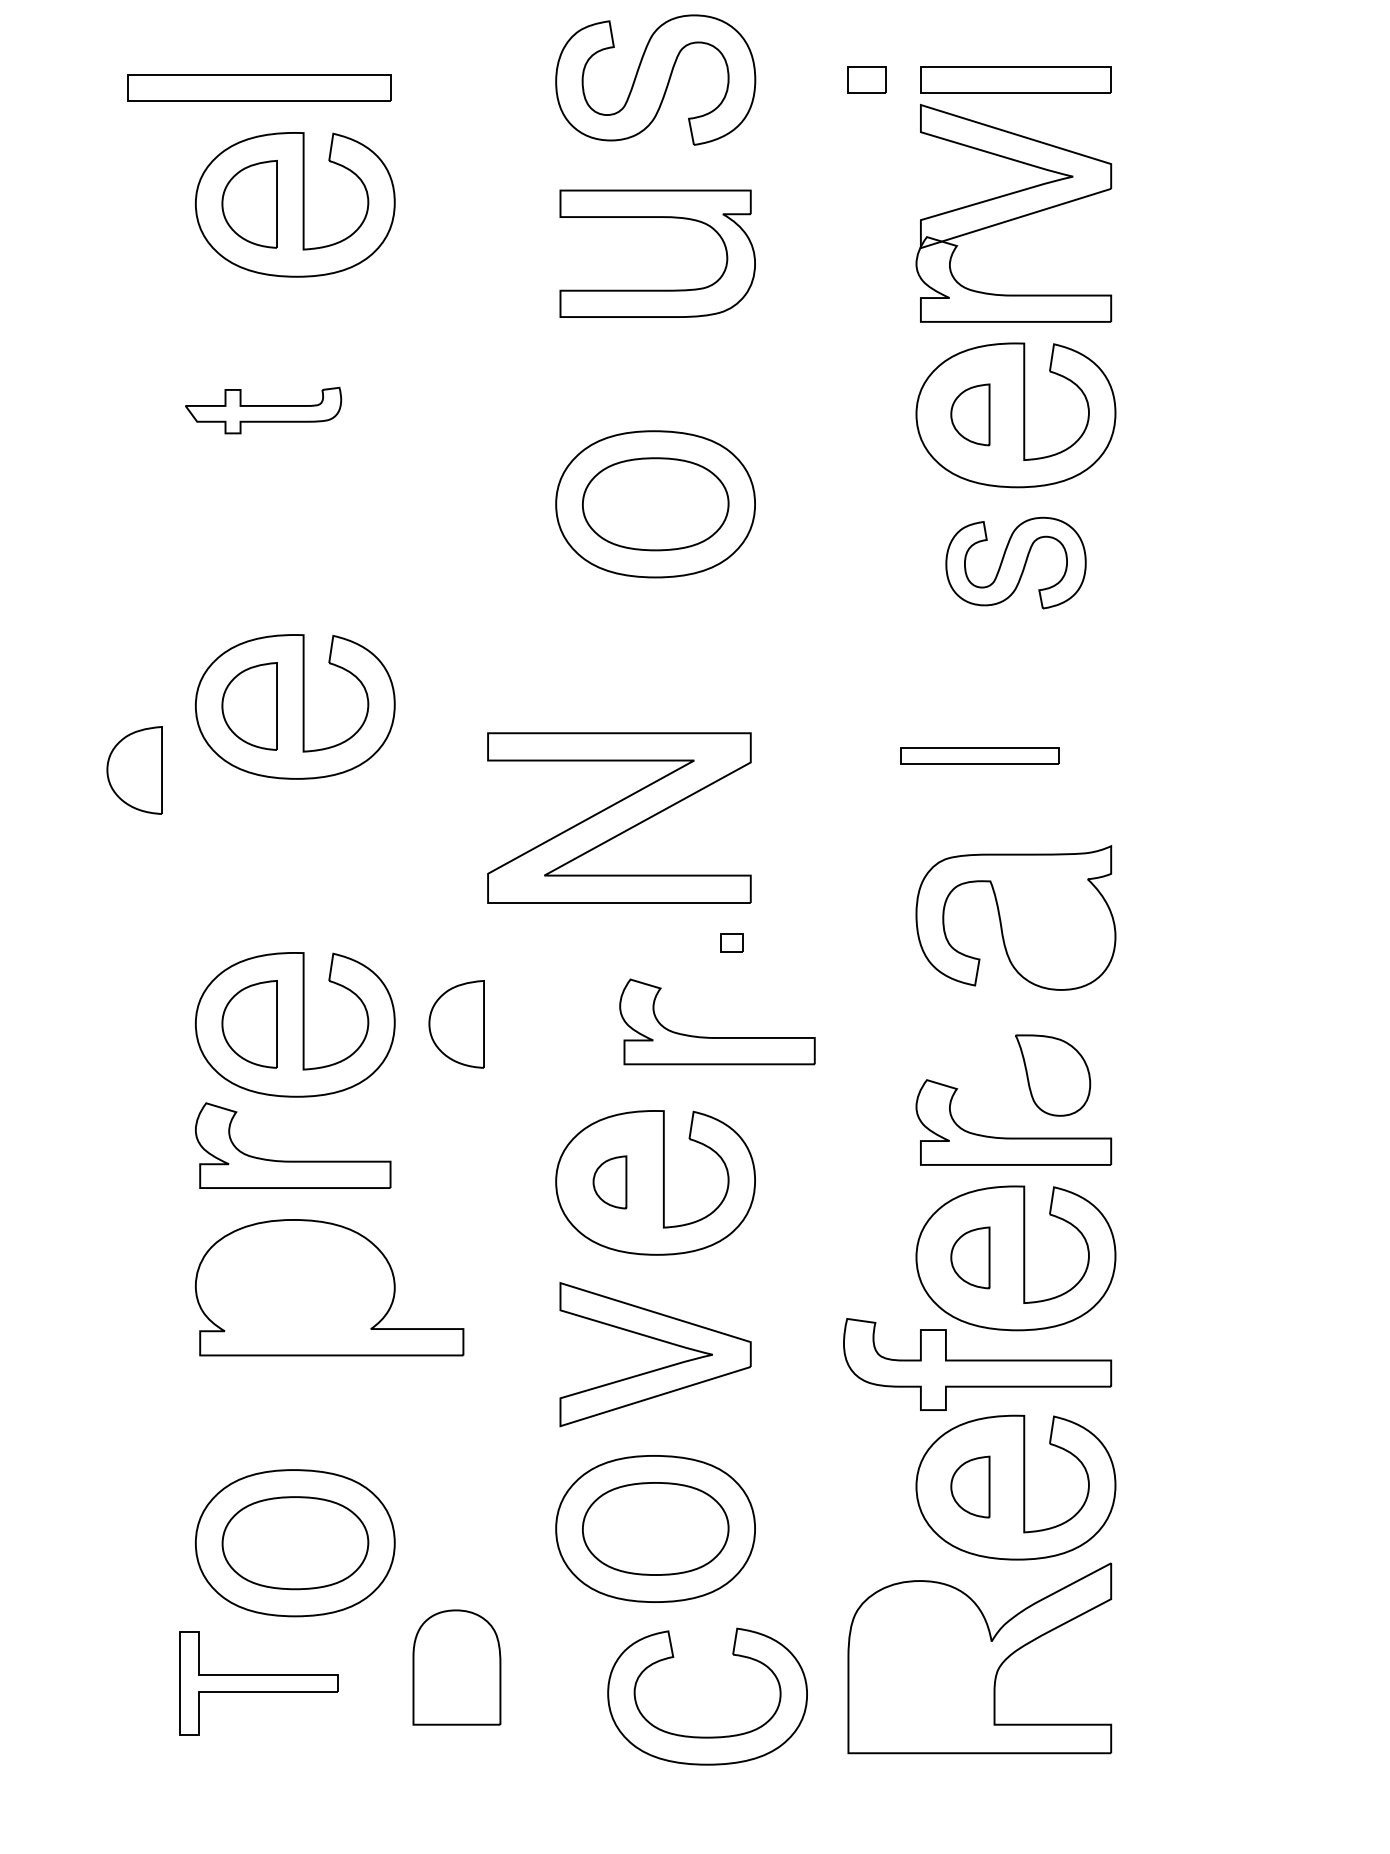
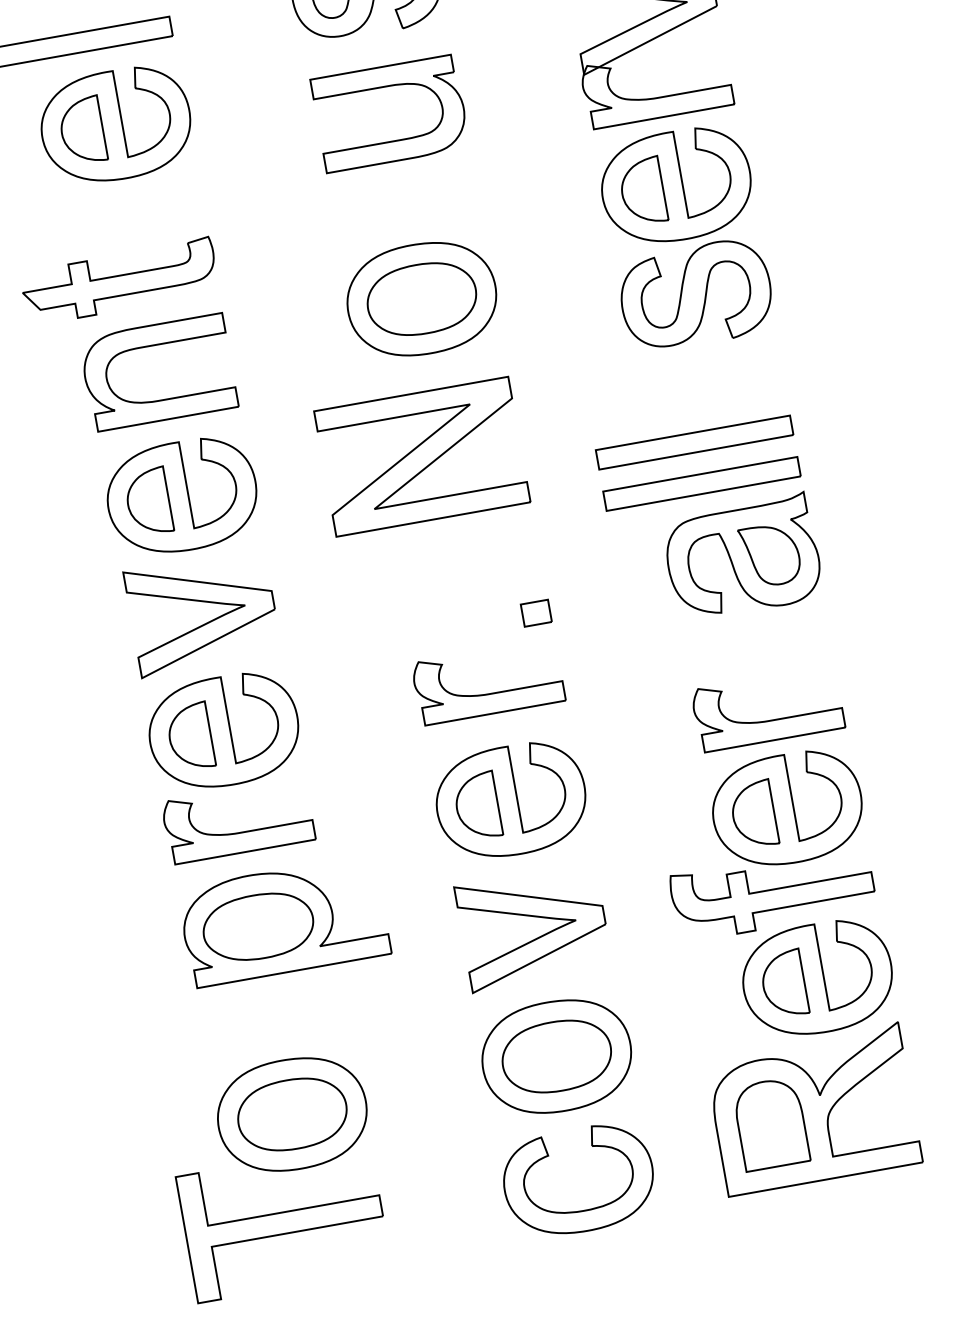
part: (263, 410) -> (119, 281), size x1.67
part: (970, 414) -> (642, 191), size x1.43
part: (293, 503) -> (154, 346), added
part: (1015, 562) -> (695, 294), size x1.43
part: (979, 755) -> (694, 442), size x1.67
part: (134, 770) -> (71, 564), removed
part: (979, 811) -> (701, 483), added
part: (619, 817) -> (422, 456), moved
part: (300, 851) -> (205, 602), added
part: (732, 942) -> (536, 612), size x1.67
part: (456, 1024) -> (343, 709), removed
part: (717, 1037) -> (490, 693), moved
part: (1053, 1075) -> (770, 555), moved
part: (609, 1182) -> (477, 806), size x1.67
part: (970, 1257) -> (753, 814), size x1.43
part: (294, 1289) -> (258, 927), added
part: (970, 1486) -> (783, 983), size x1.43
part: (456, 1667) -> (770, 1124), moved
part: (259, 1683) -> (284, 1222), size x1.67
part: (707, 1736) -> (584, 1209), moved

